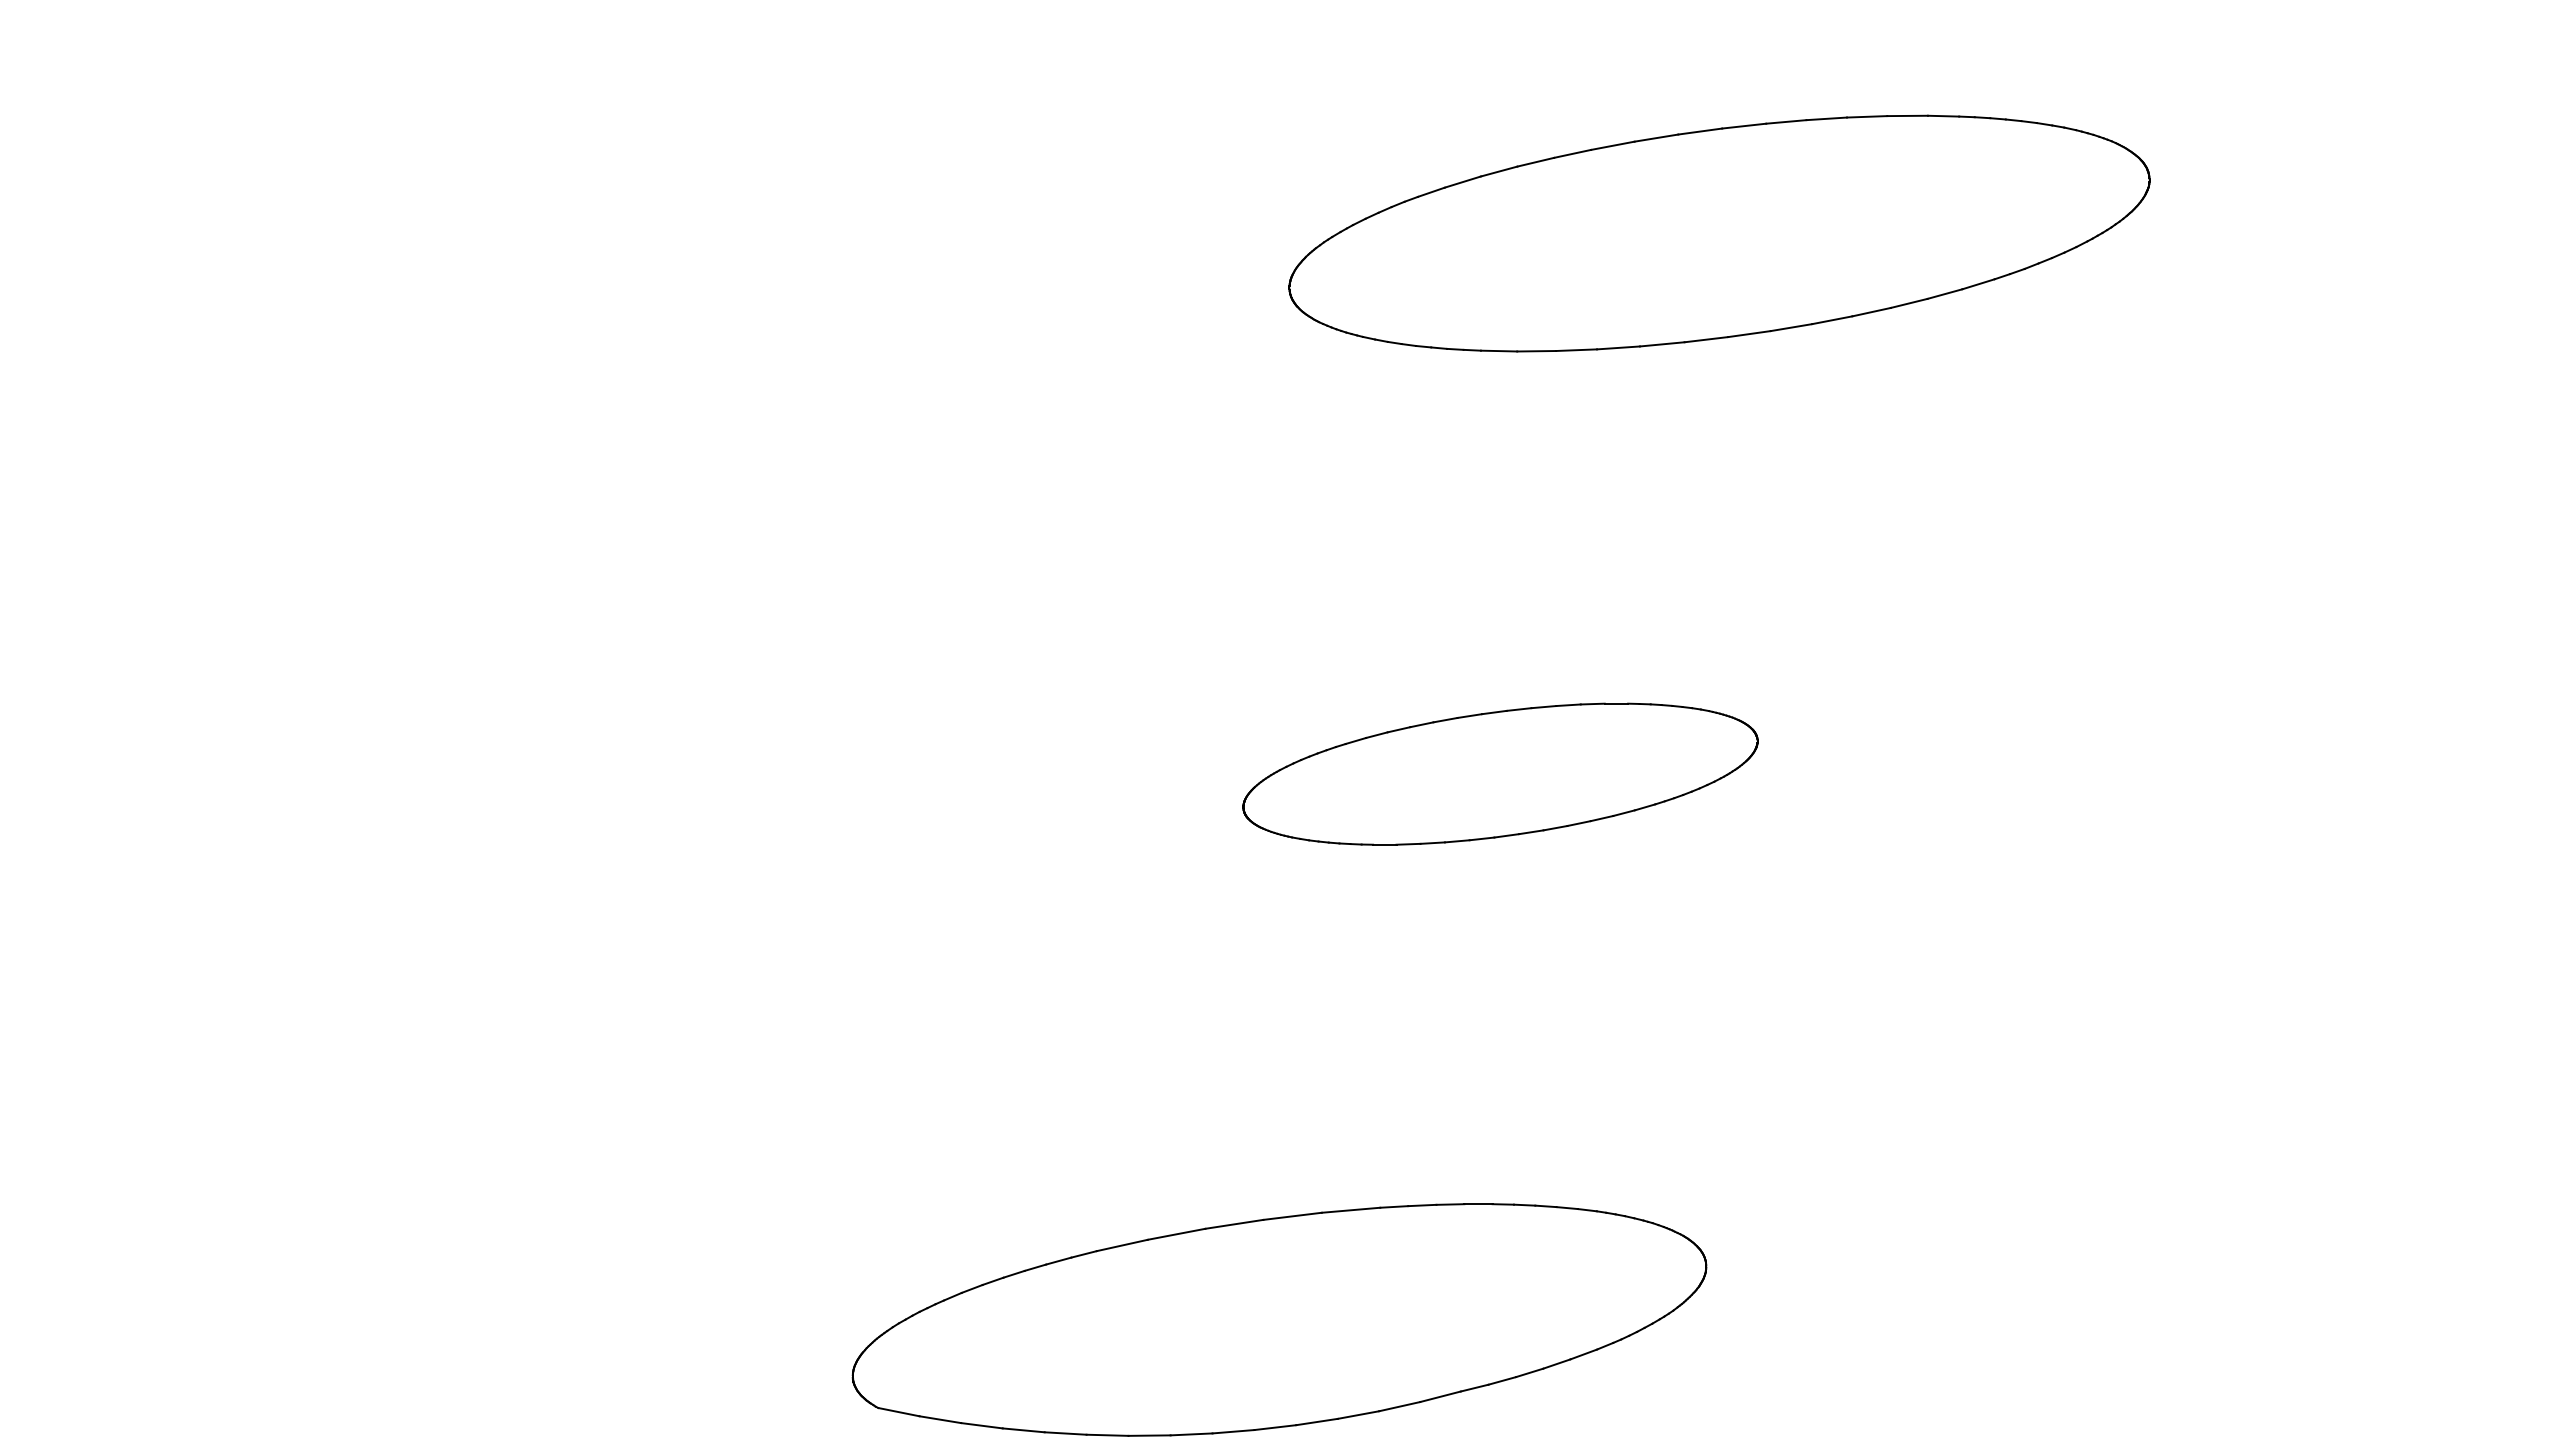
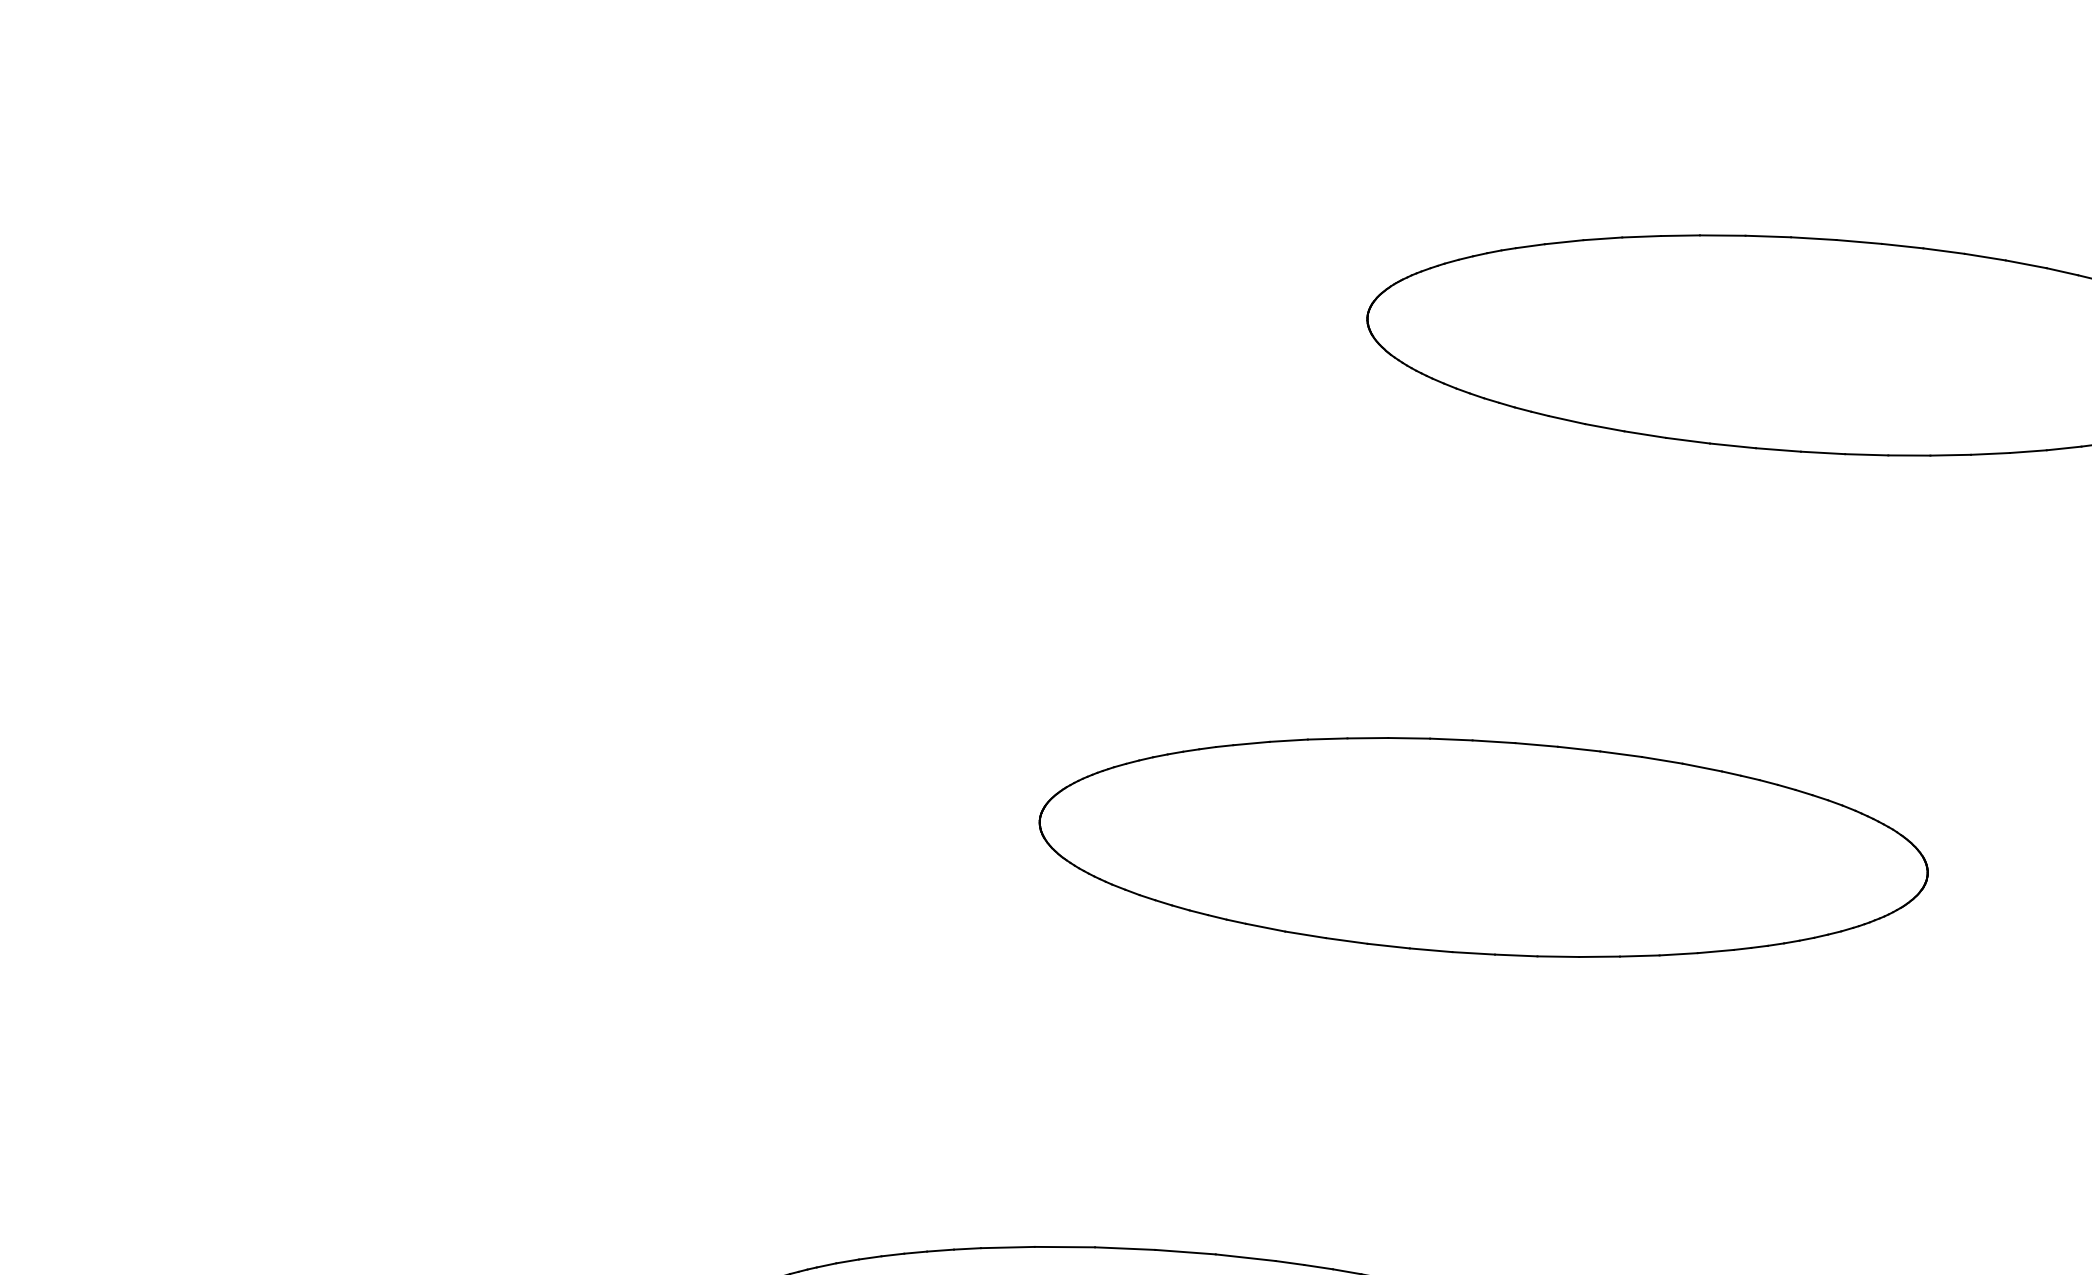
part: (1500, 773) -> (1483, 846), size x1.67

